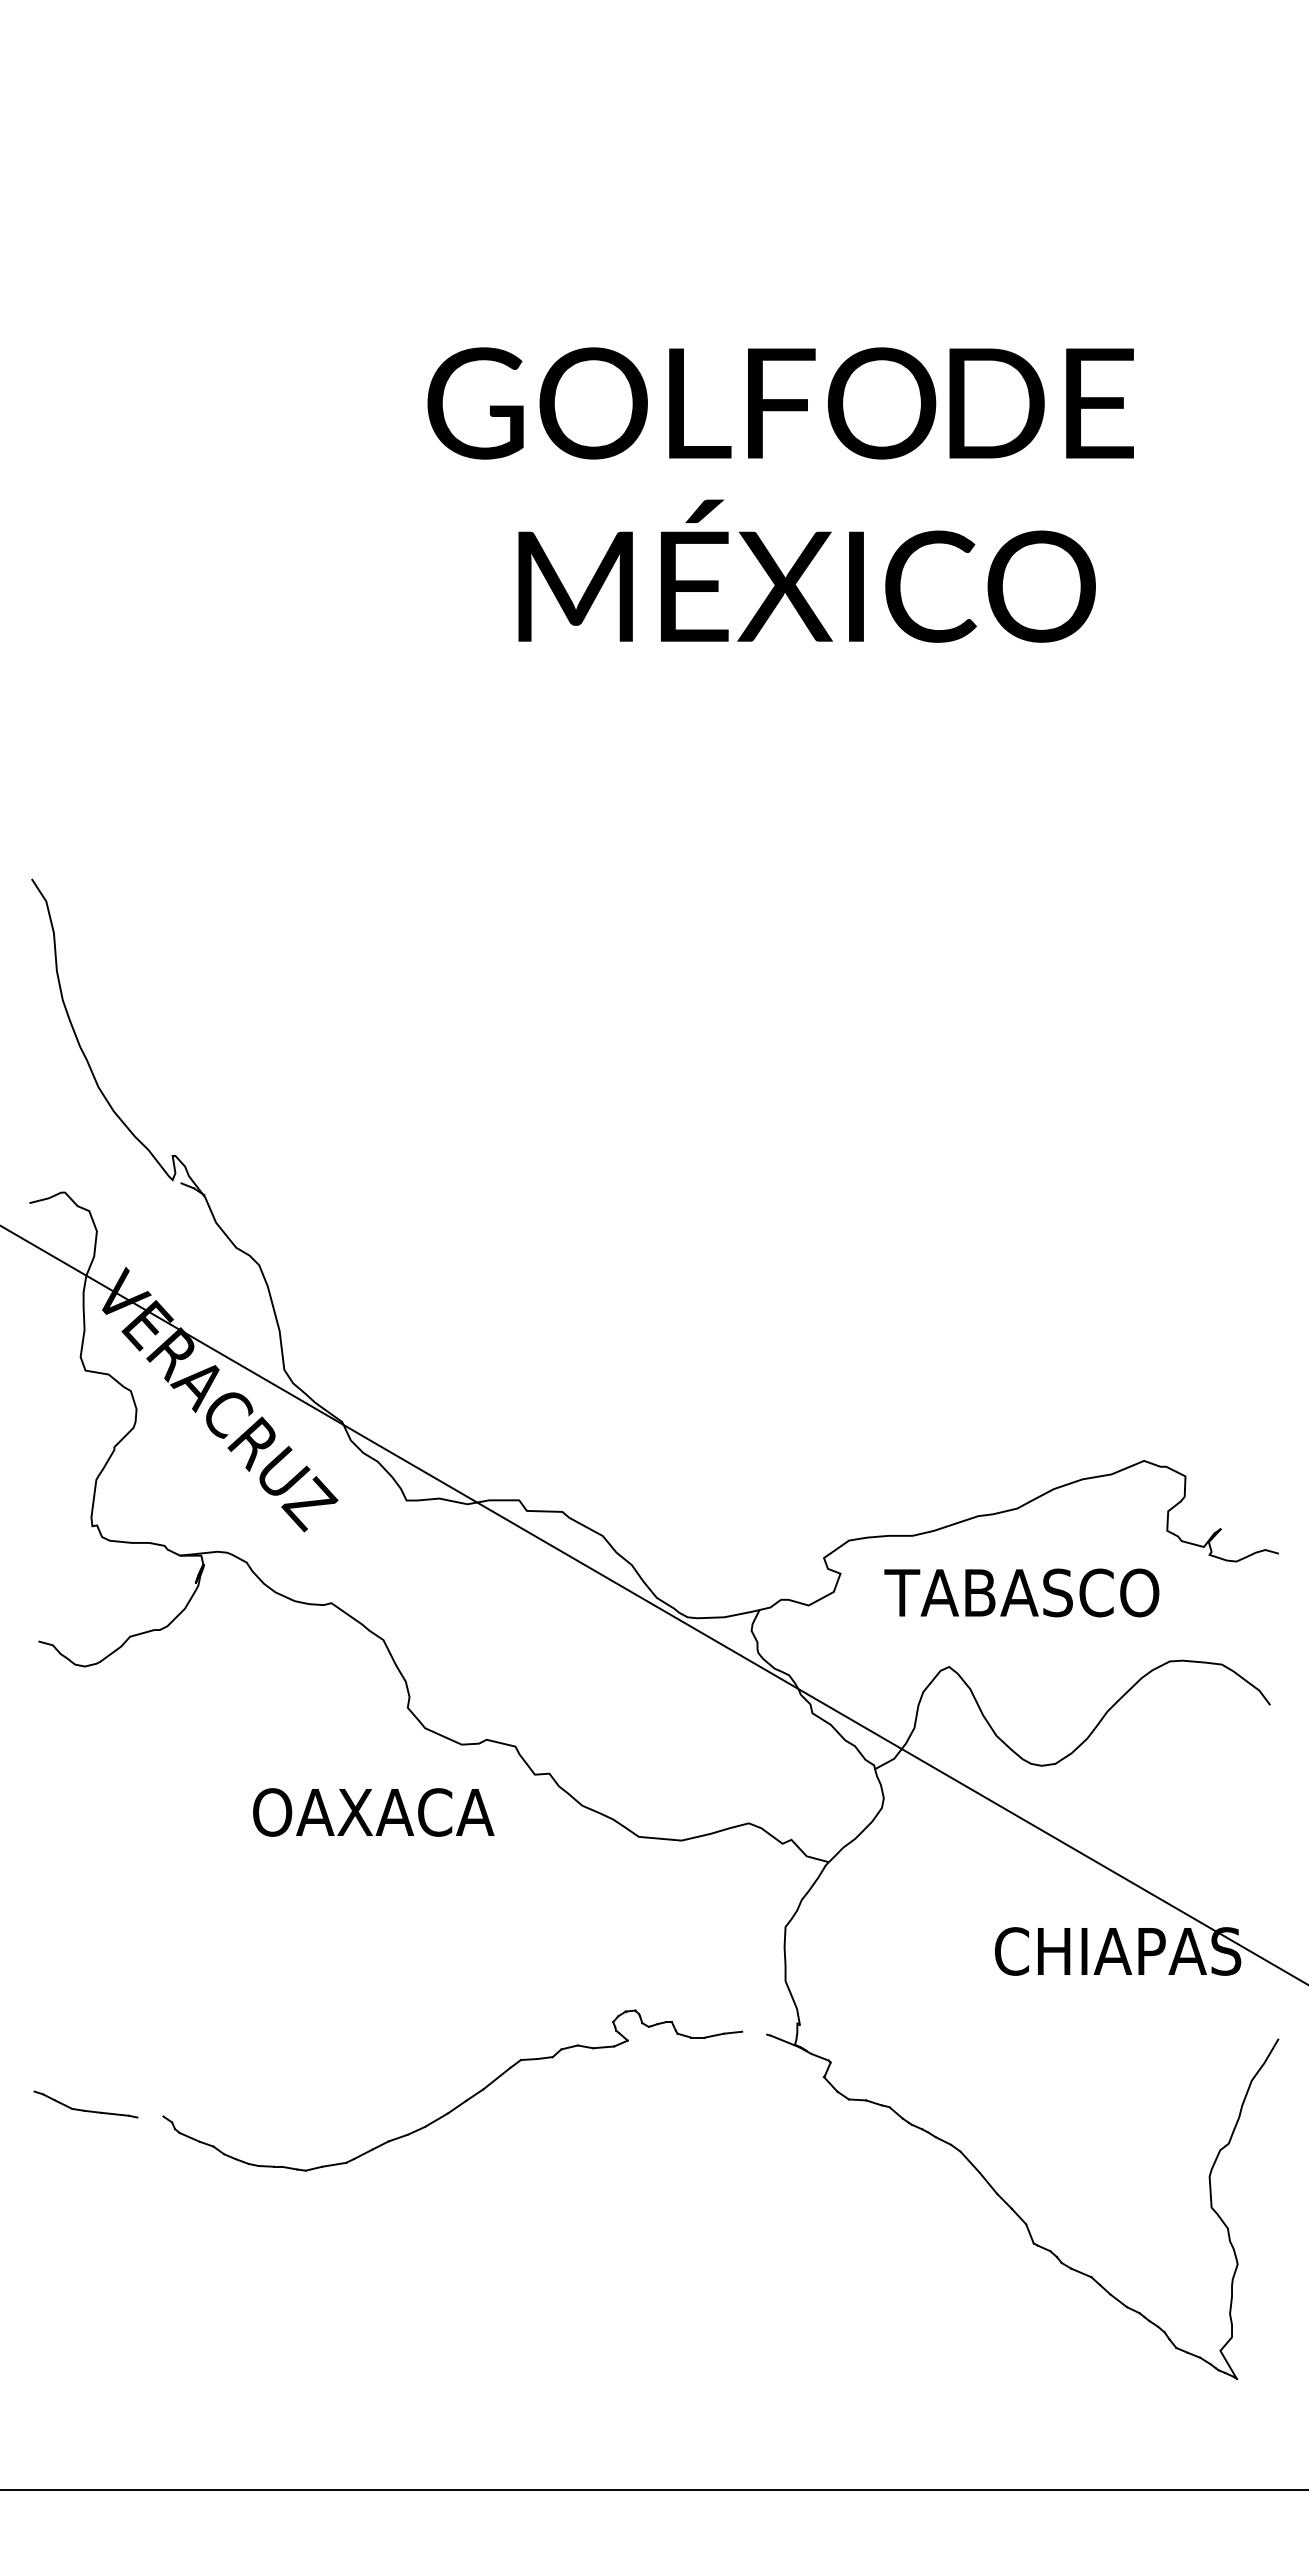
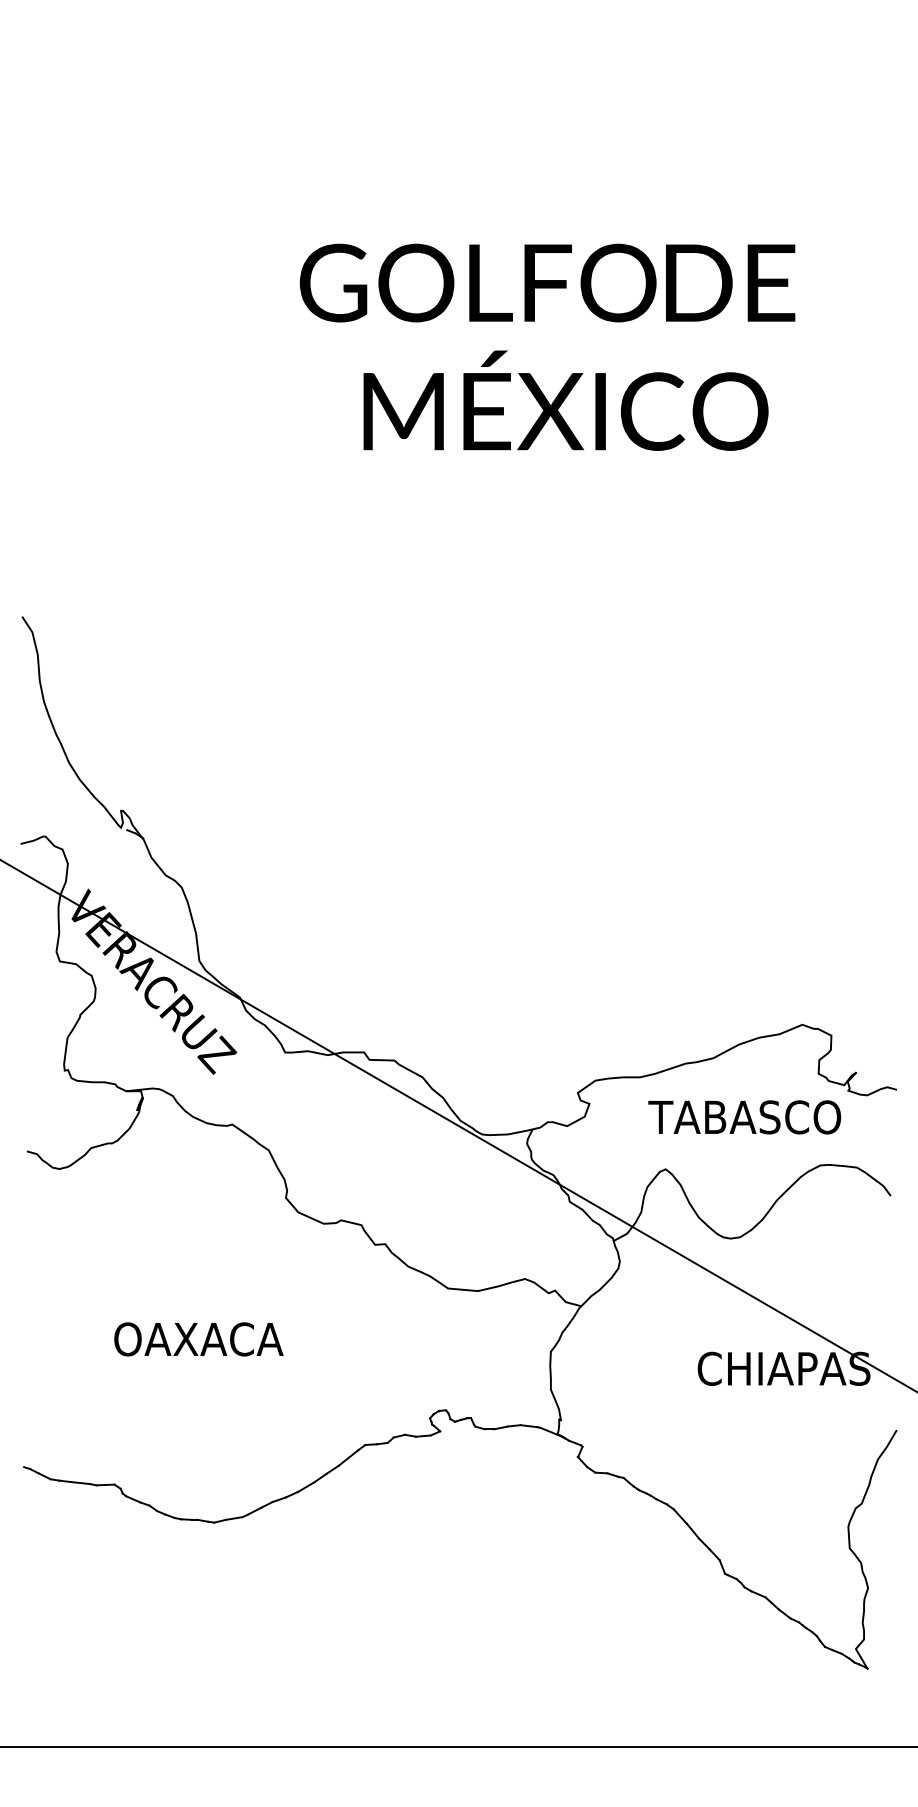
text: (1021, 1592) -> (744, 1117), moved
text: (373, 1812) -> (198, 1339), moved
line: (754, 2032) -> (529, 1425), added
line: (150, 2116) -> (105, 1484), added

